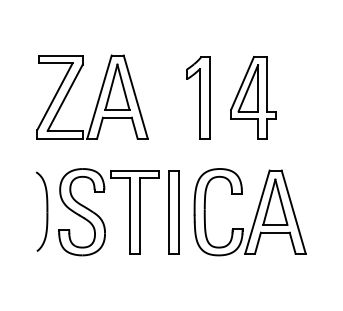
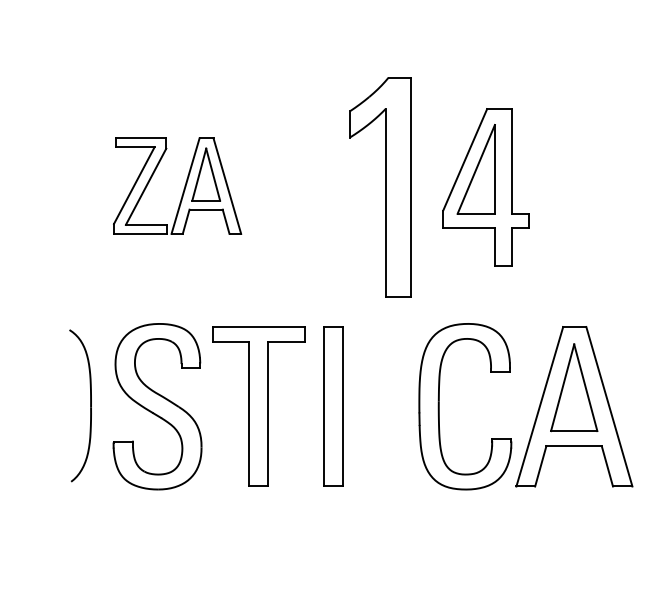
part: (92, 96) -> (177, 184), size x0.6
part: (198, 97) -> (380, 186), size x1.4
part: (255, 214) -> (536, 411), moved

